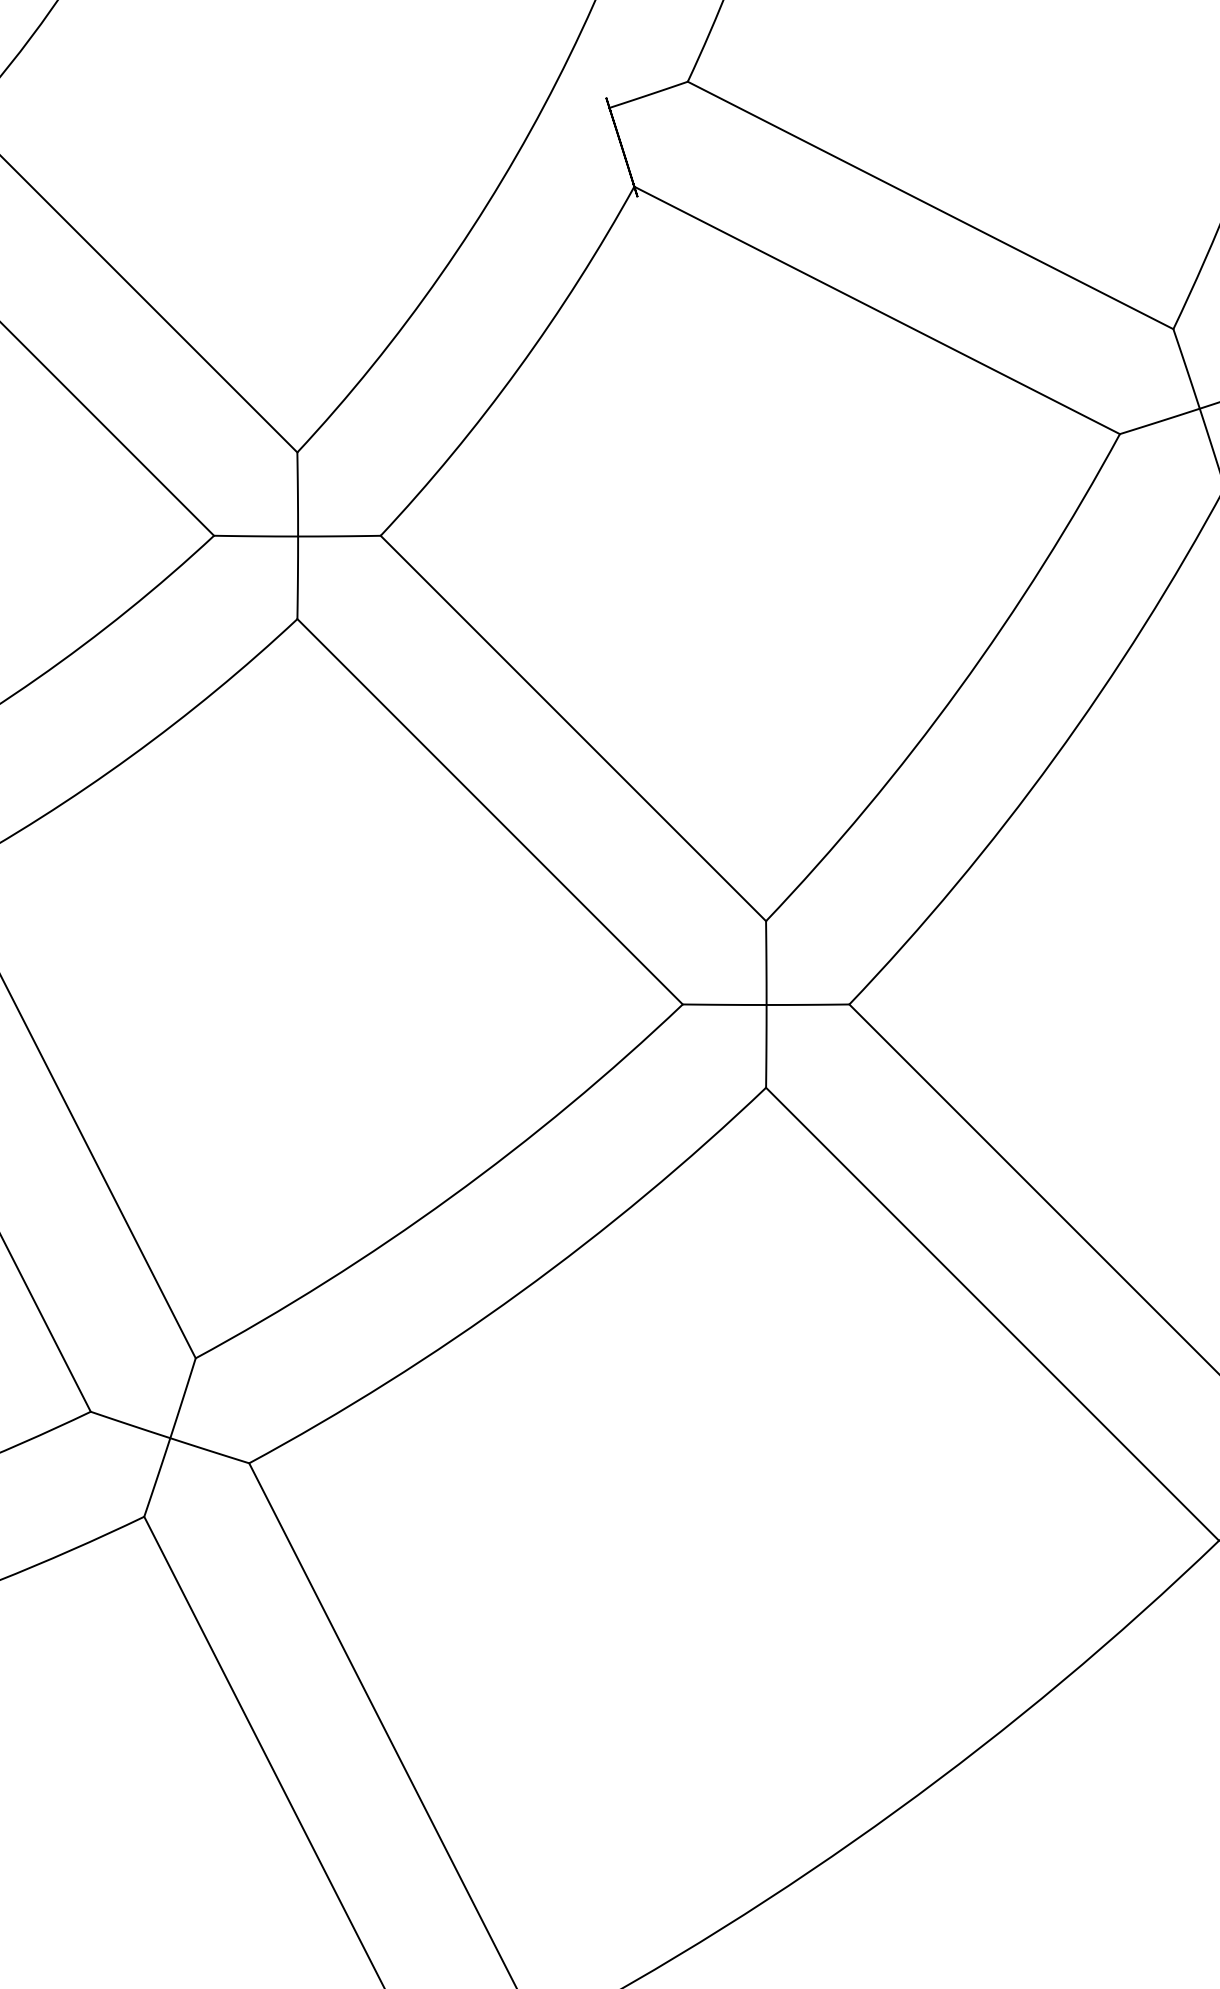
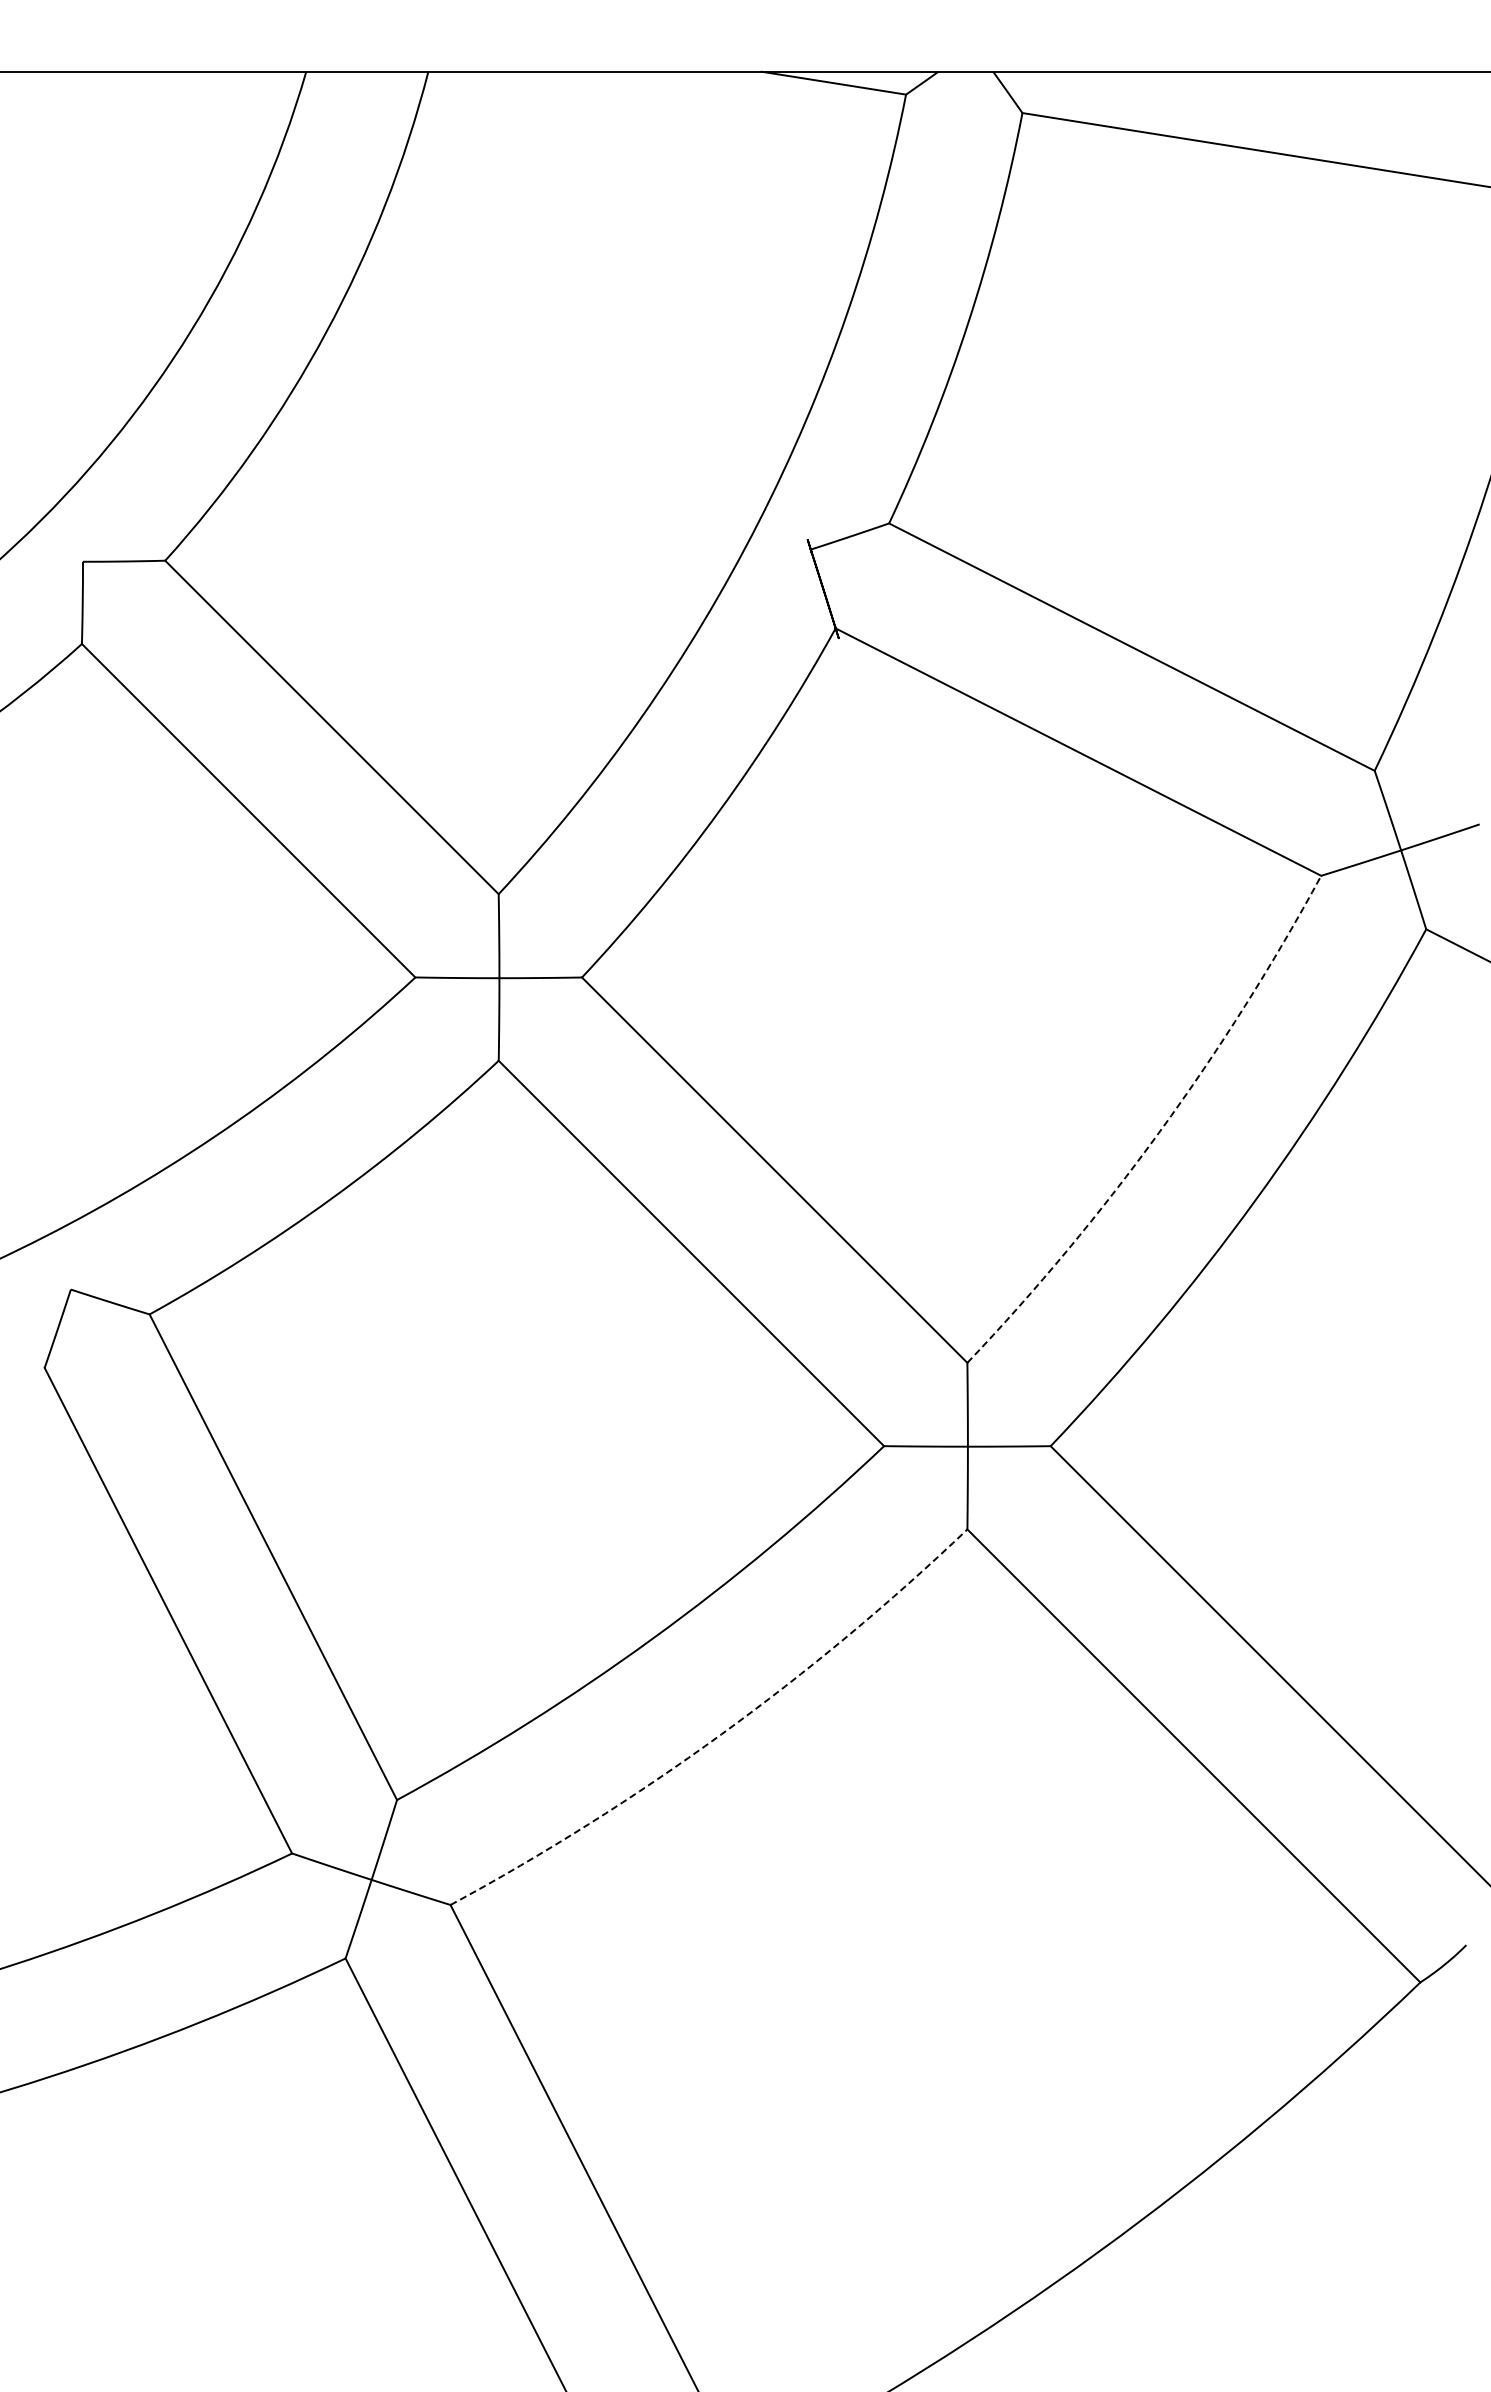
arc: (959, 688) -> (1160, 1130), solid -> dashed
arc: (520, 1292) -> (721, 1734), solid -> dashed

